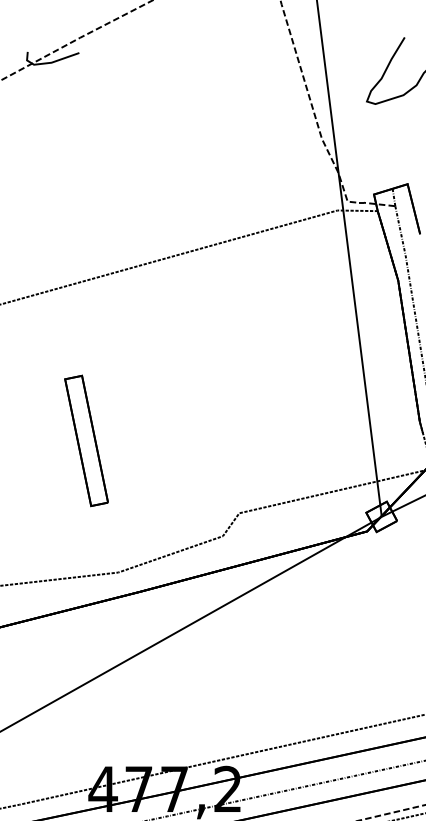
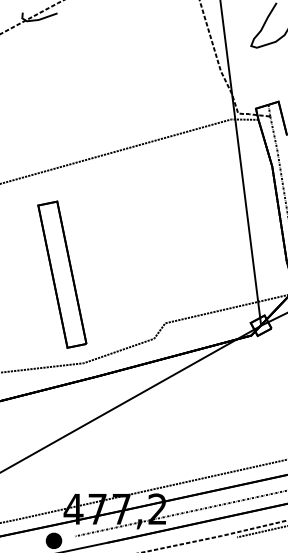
part: (86, 440) -> (62, 274), size x1.67

